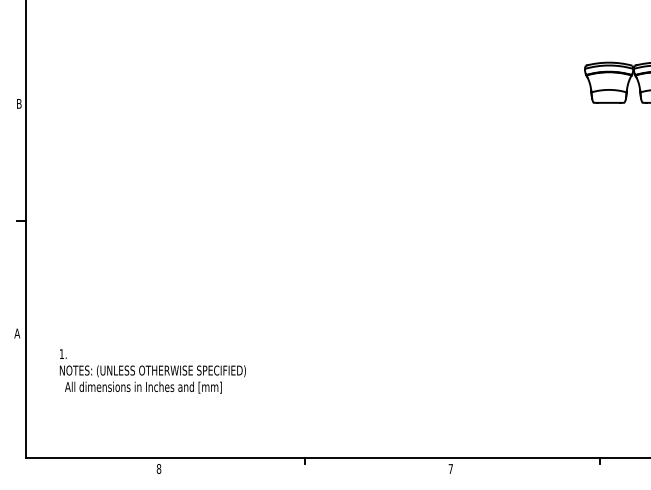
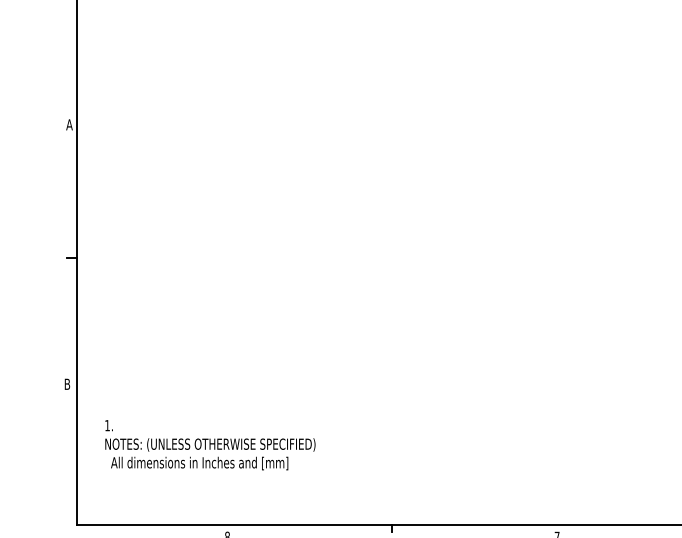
text: (19, 103) -> (69, 124), B -> A
text: (17, 333) -> (67, 384), A -> B
text: (152, 371) -> (209, 445), moved

